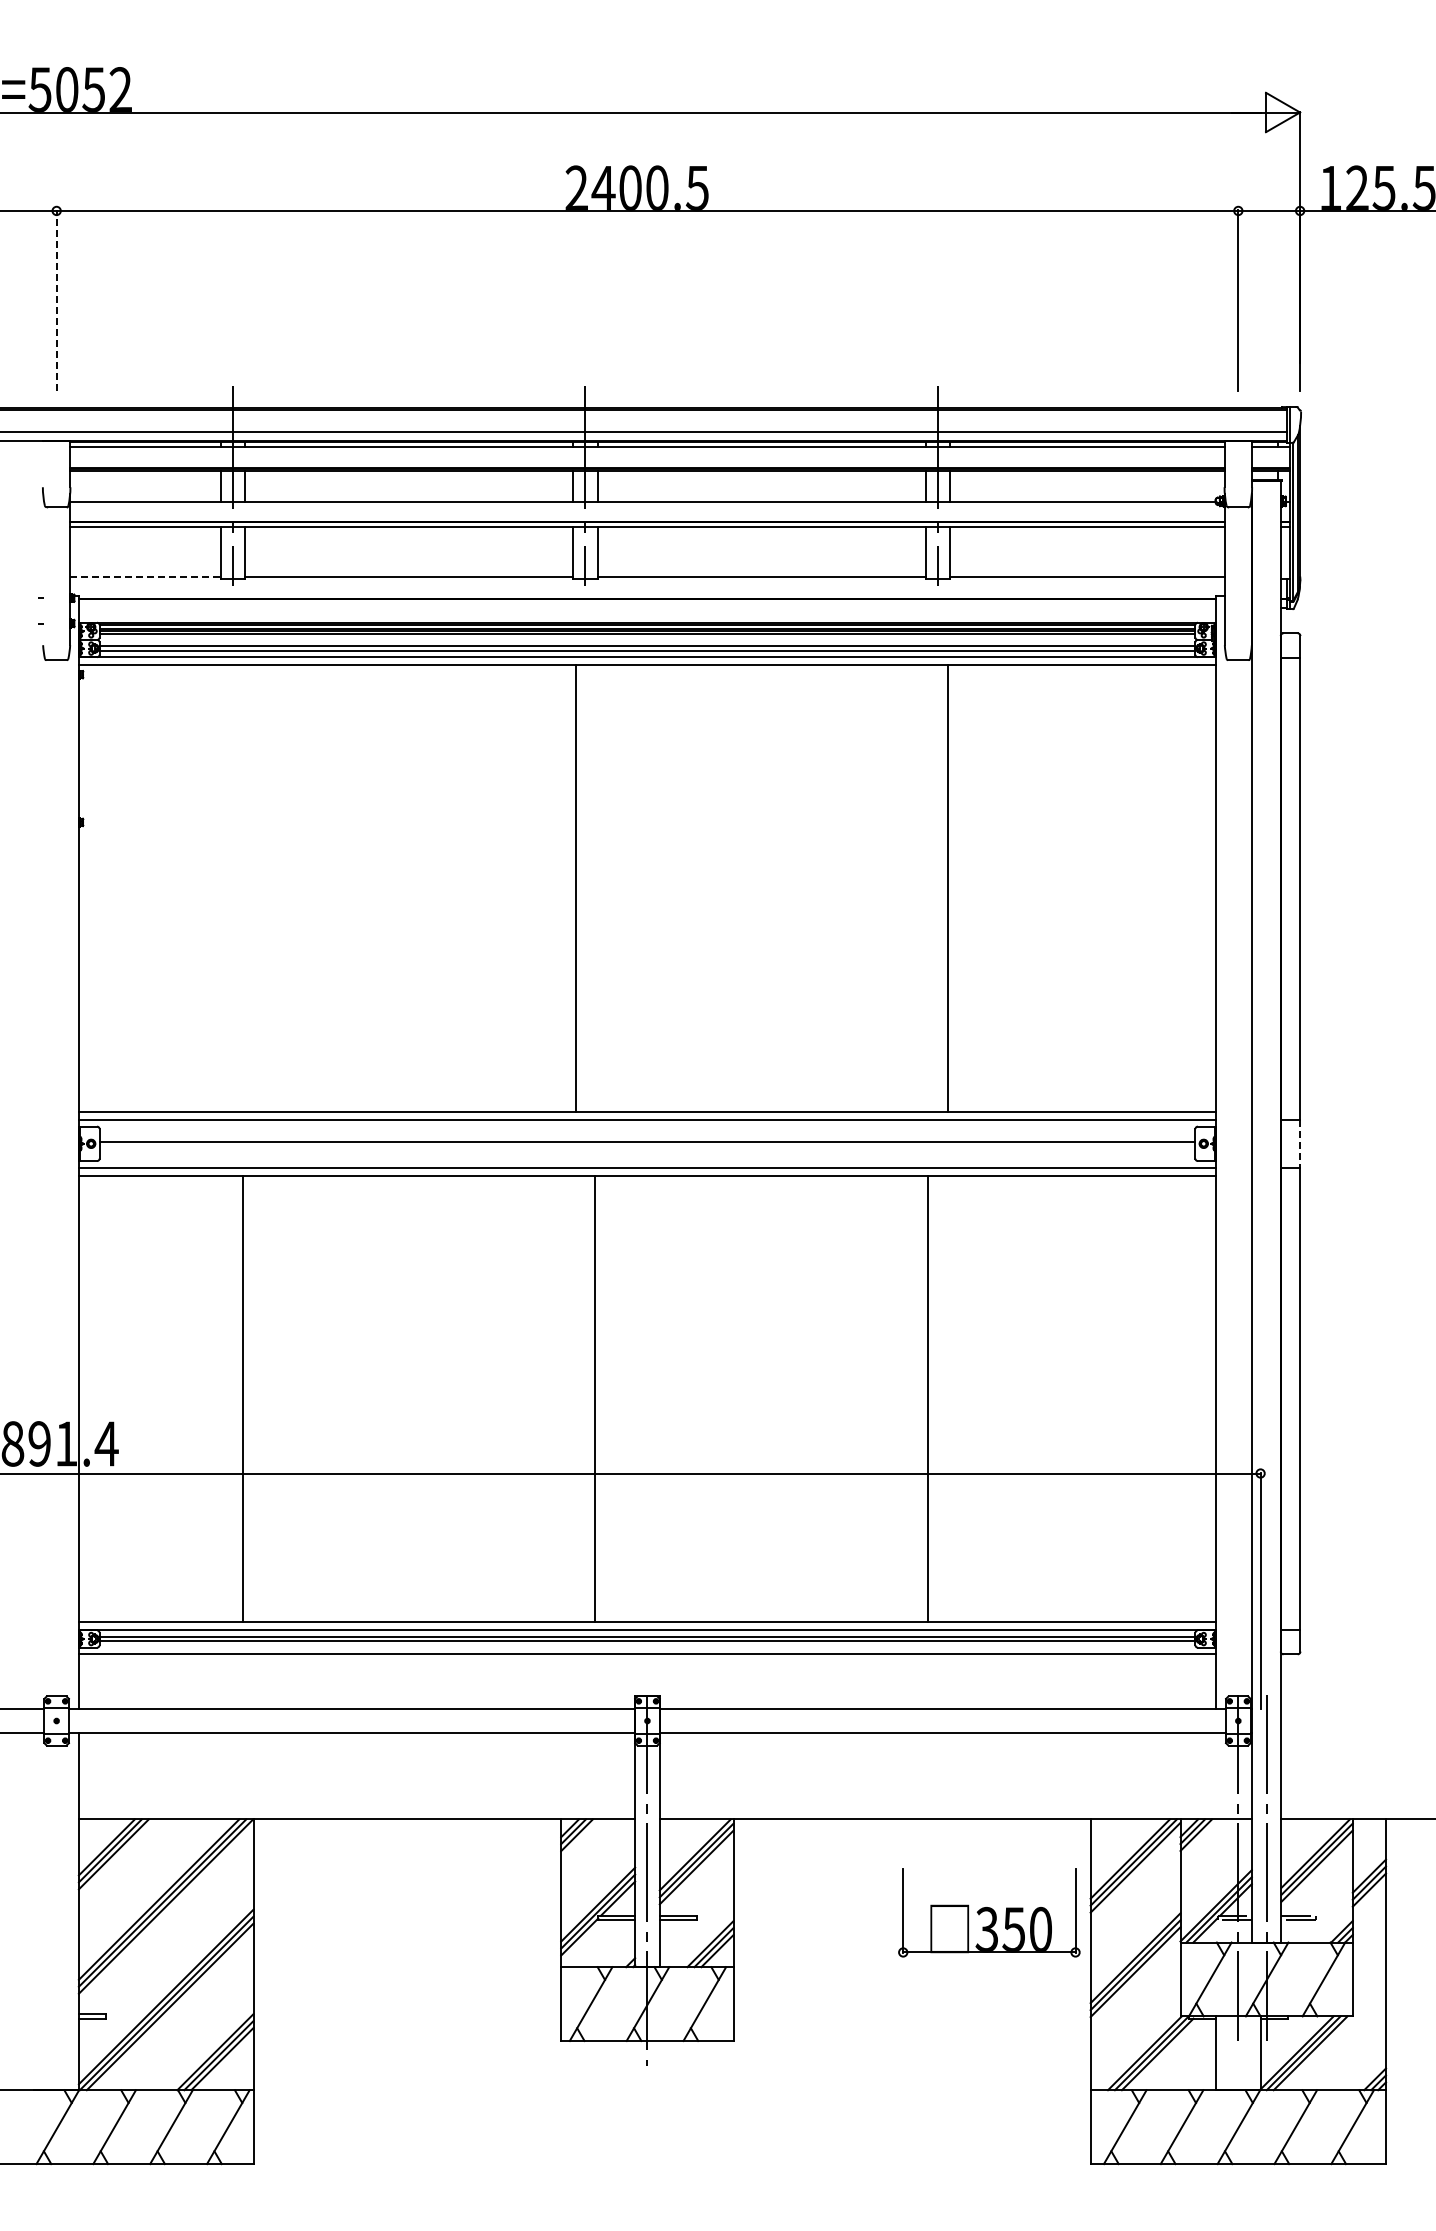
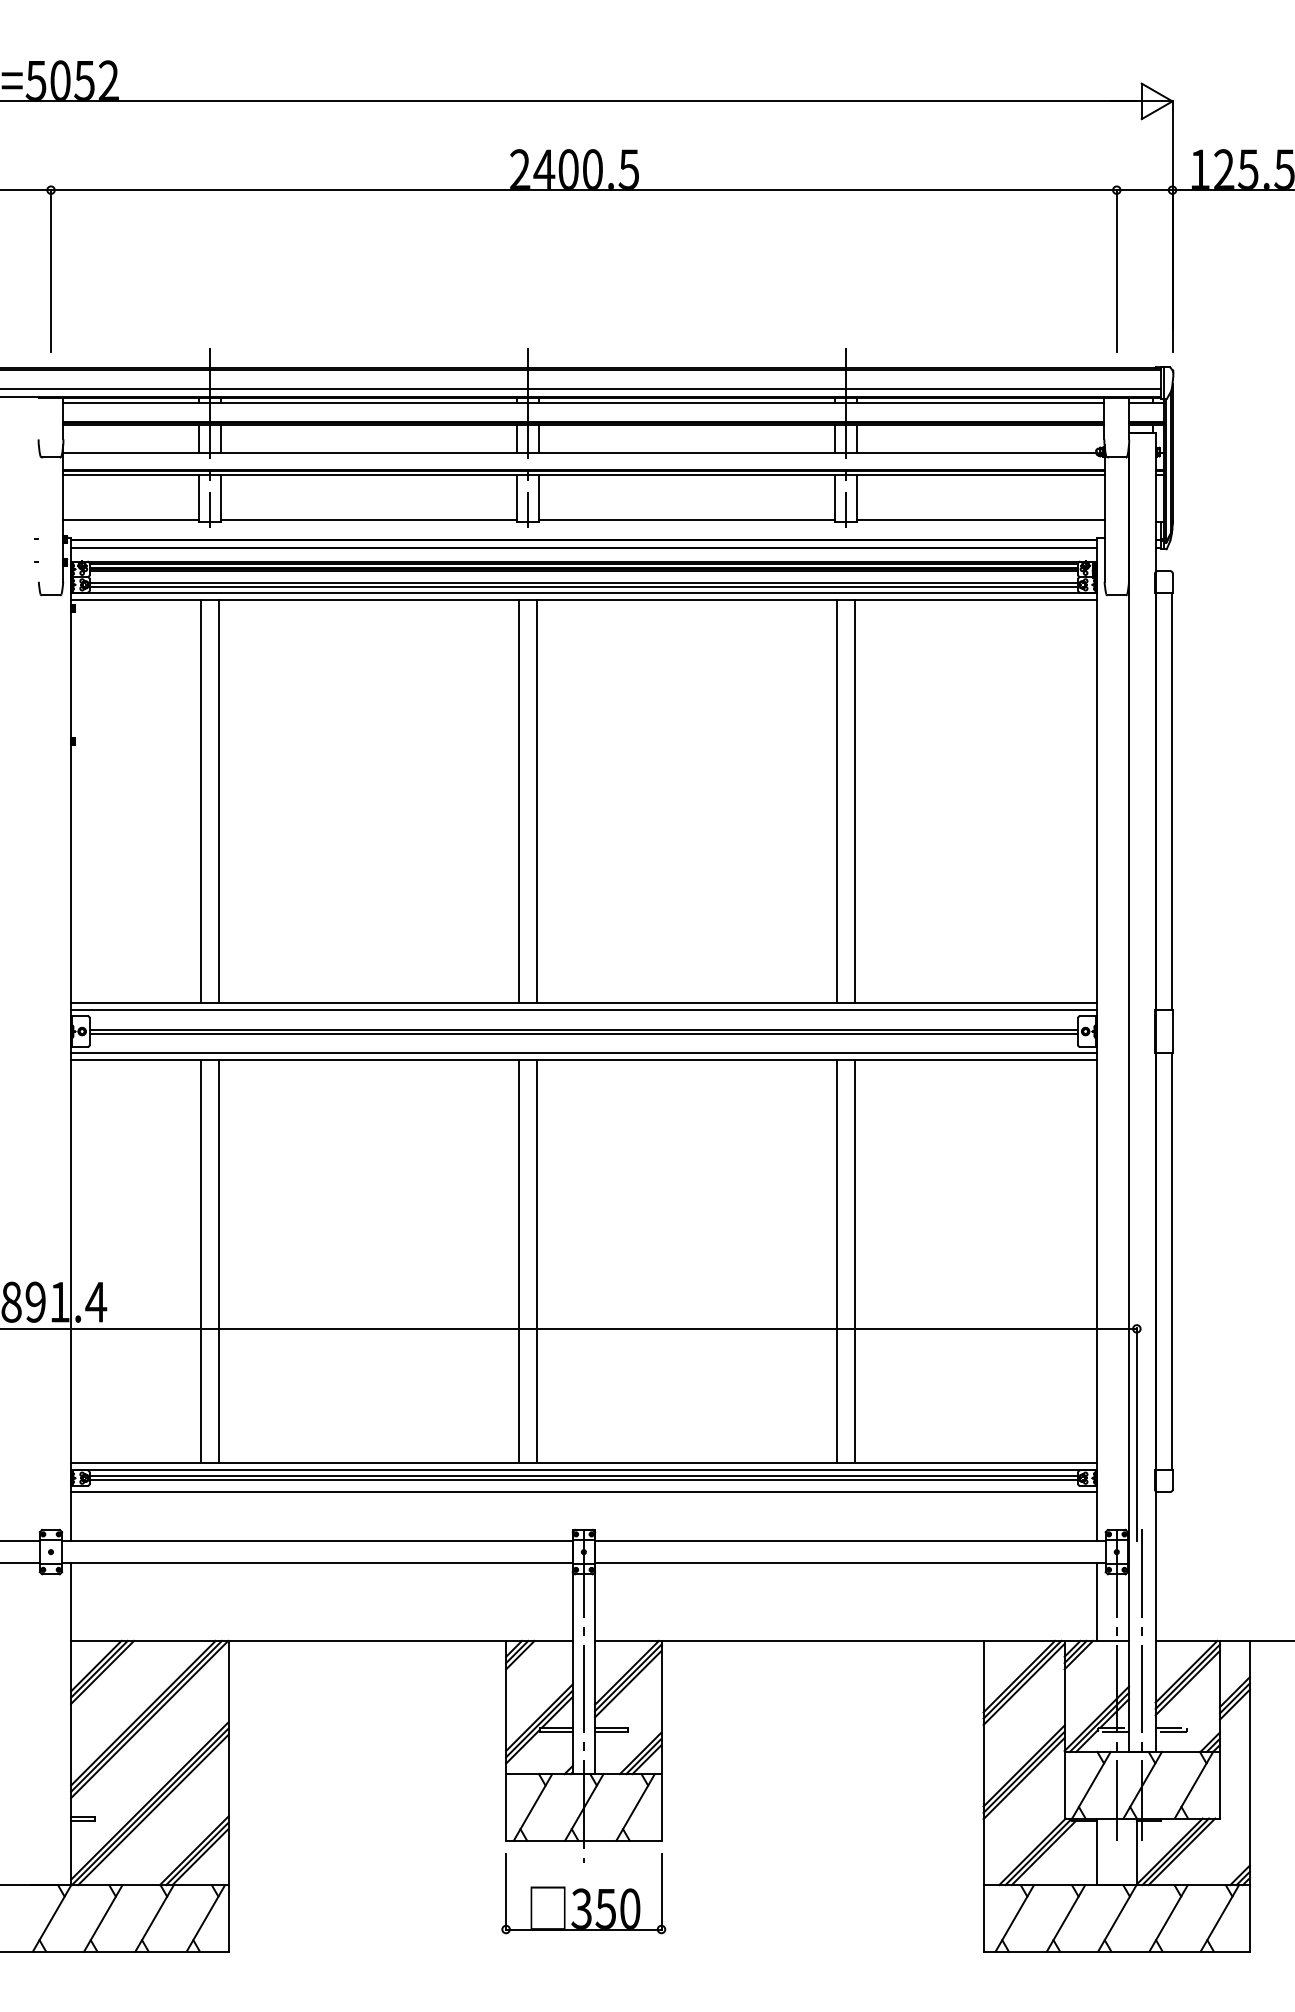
line: (56, 300) -> (50, 270), dashed -> solid
line: (145, 576) -> (131, 519), dashed -> solid
line: (647, 607) -> (583, 547), added
line: (223, 888) -> (201, 801), added
line: (242, 888) -> (218, 801), added
line: (595, 888) -> (537, 801), added
line: (927, 888) -> (836, 801), added
line: (1300, 1144) -> (1172, 1032), dashed -> solid
line: (647, 1146) -> (583, 1033), added
line: (223, 1398) -> (201, 1261), added
line: (575, 1398) -> (518, 1261), added
line: (947, 1398) -> (854, 1261), added
line: (1216, 1776) -> (1097, 1602), added
part: (989, 1912) -> (583, 1893), moved

